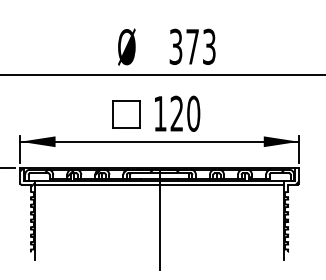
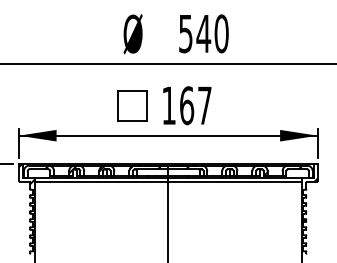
text: (192, 46) -> (203, 33), 373 -> 540
text: (185, 113) -> (196, 105), 120 -> 167

